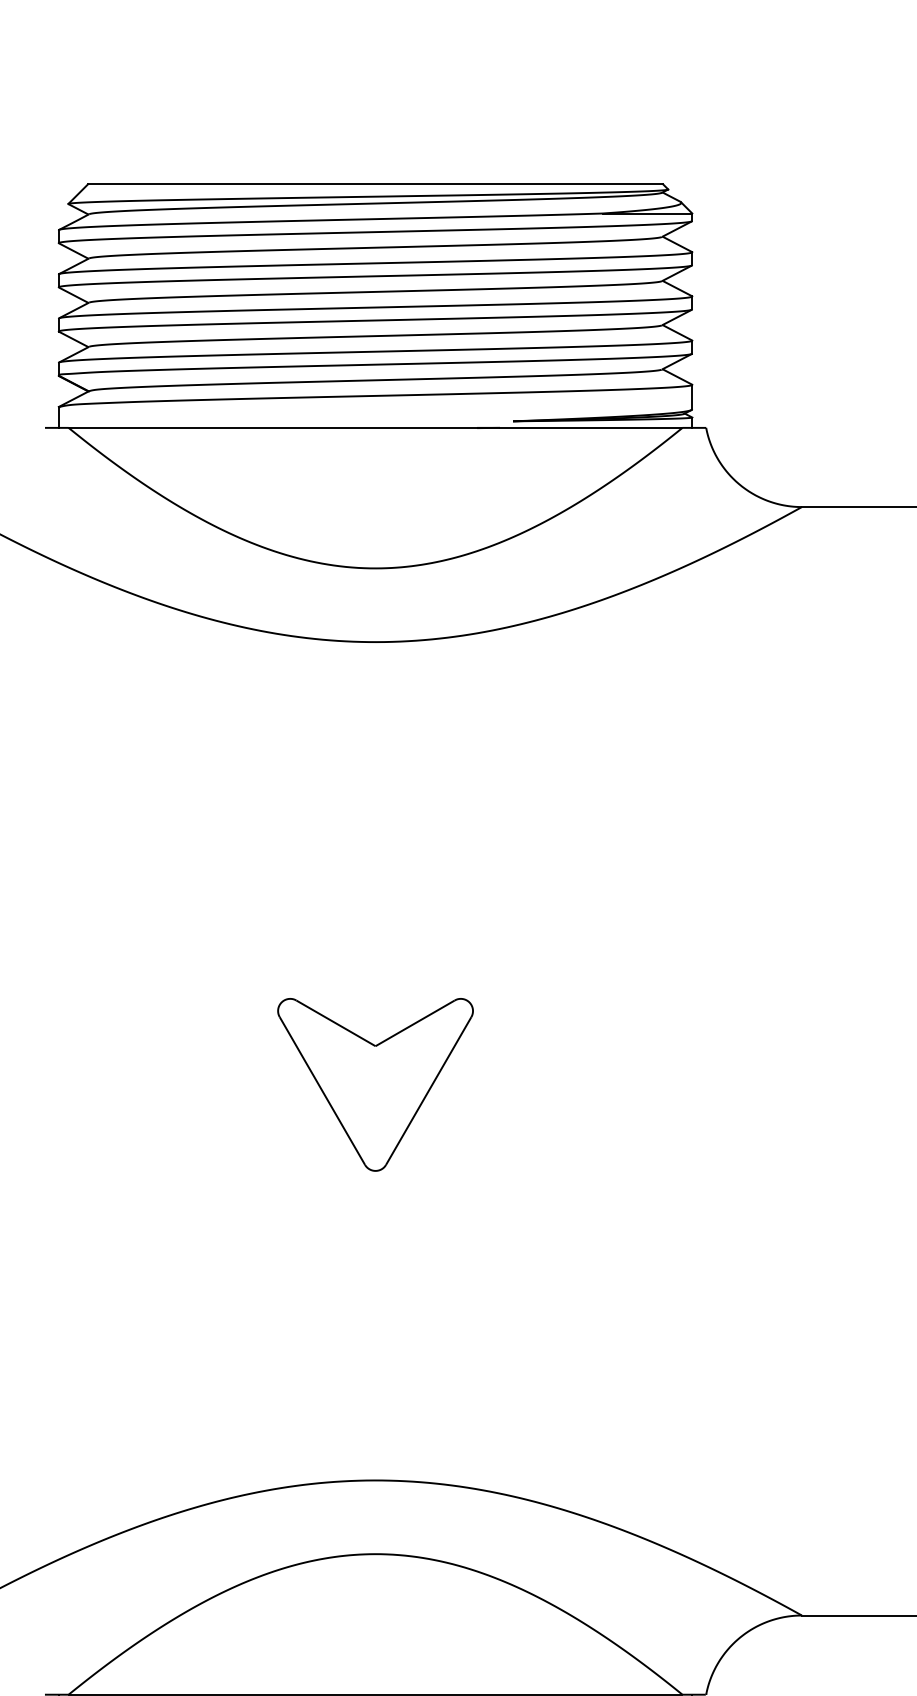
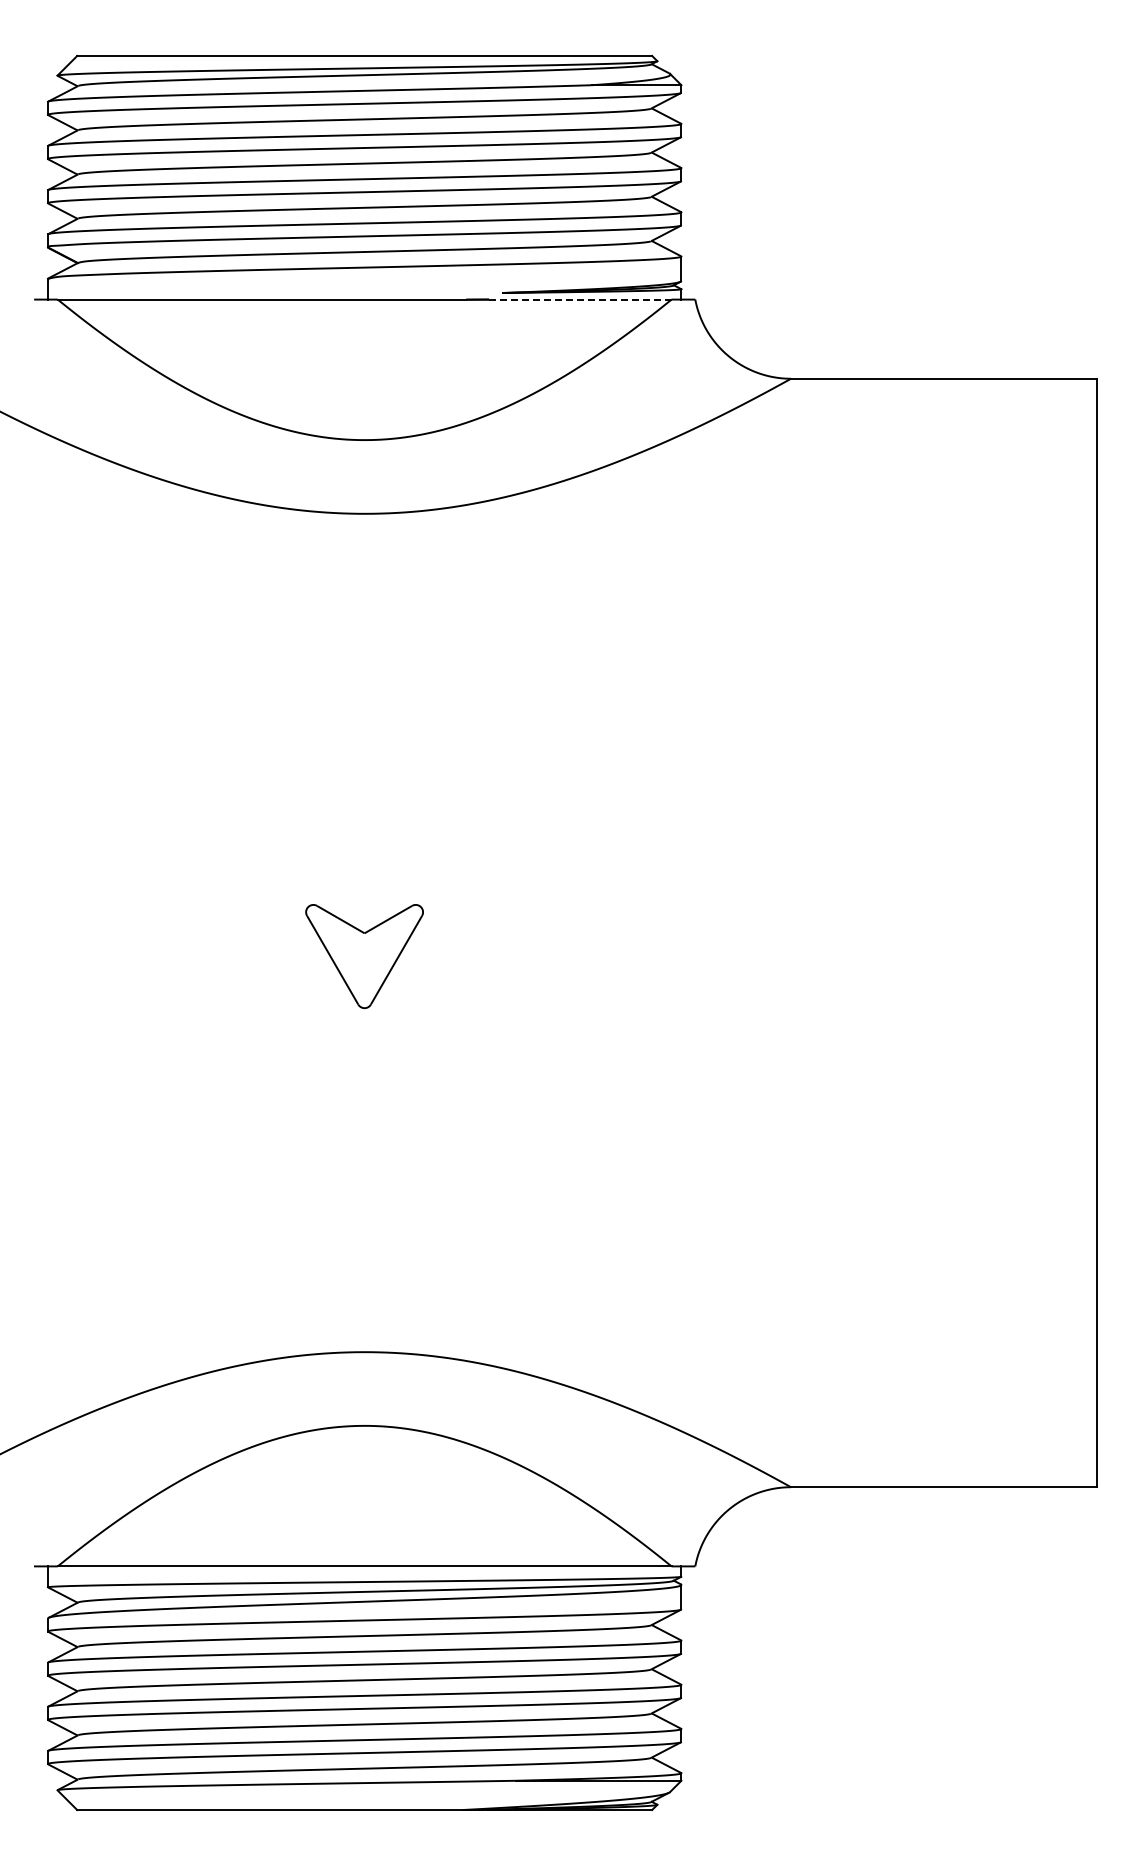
line: (591, 427) -> (580, 299), solid -> dashed
part: (375, 1084) -> (364, 956), size x0.6

